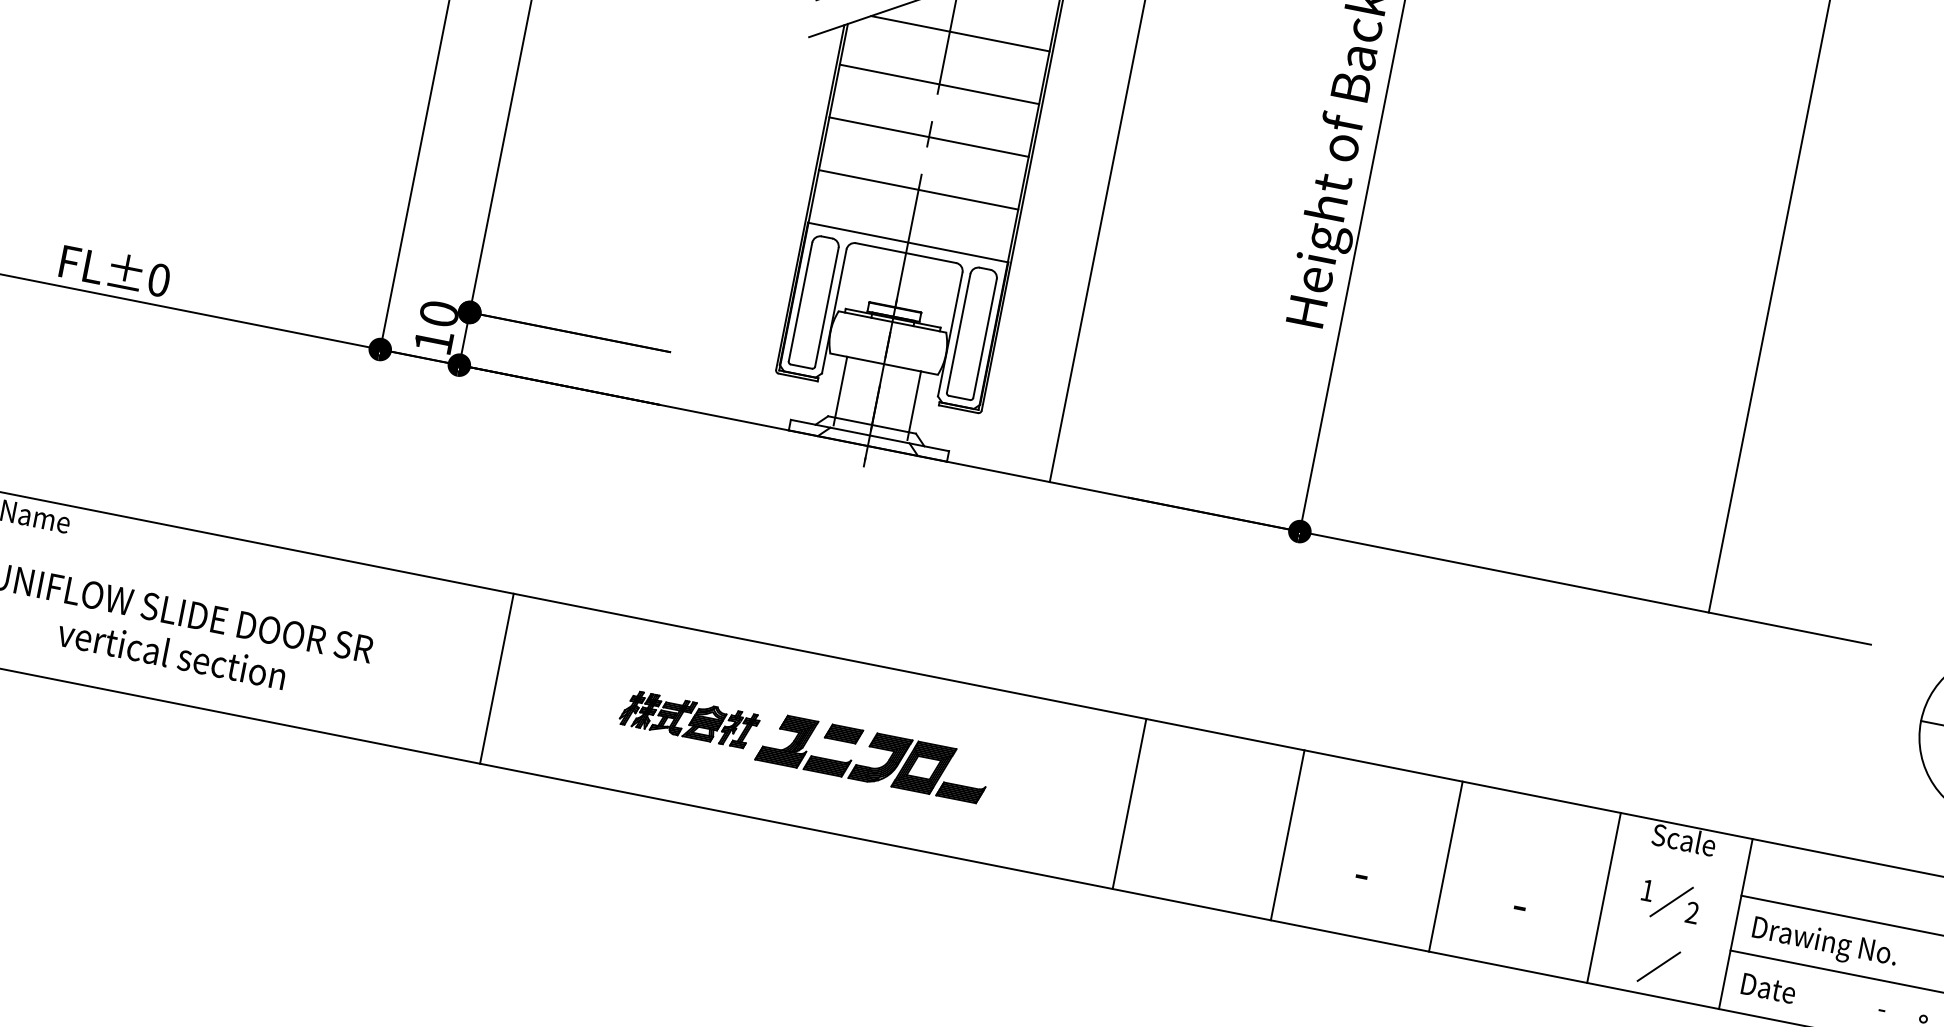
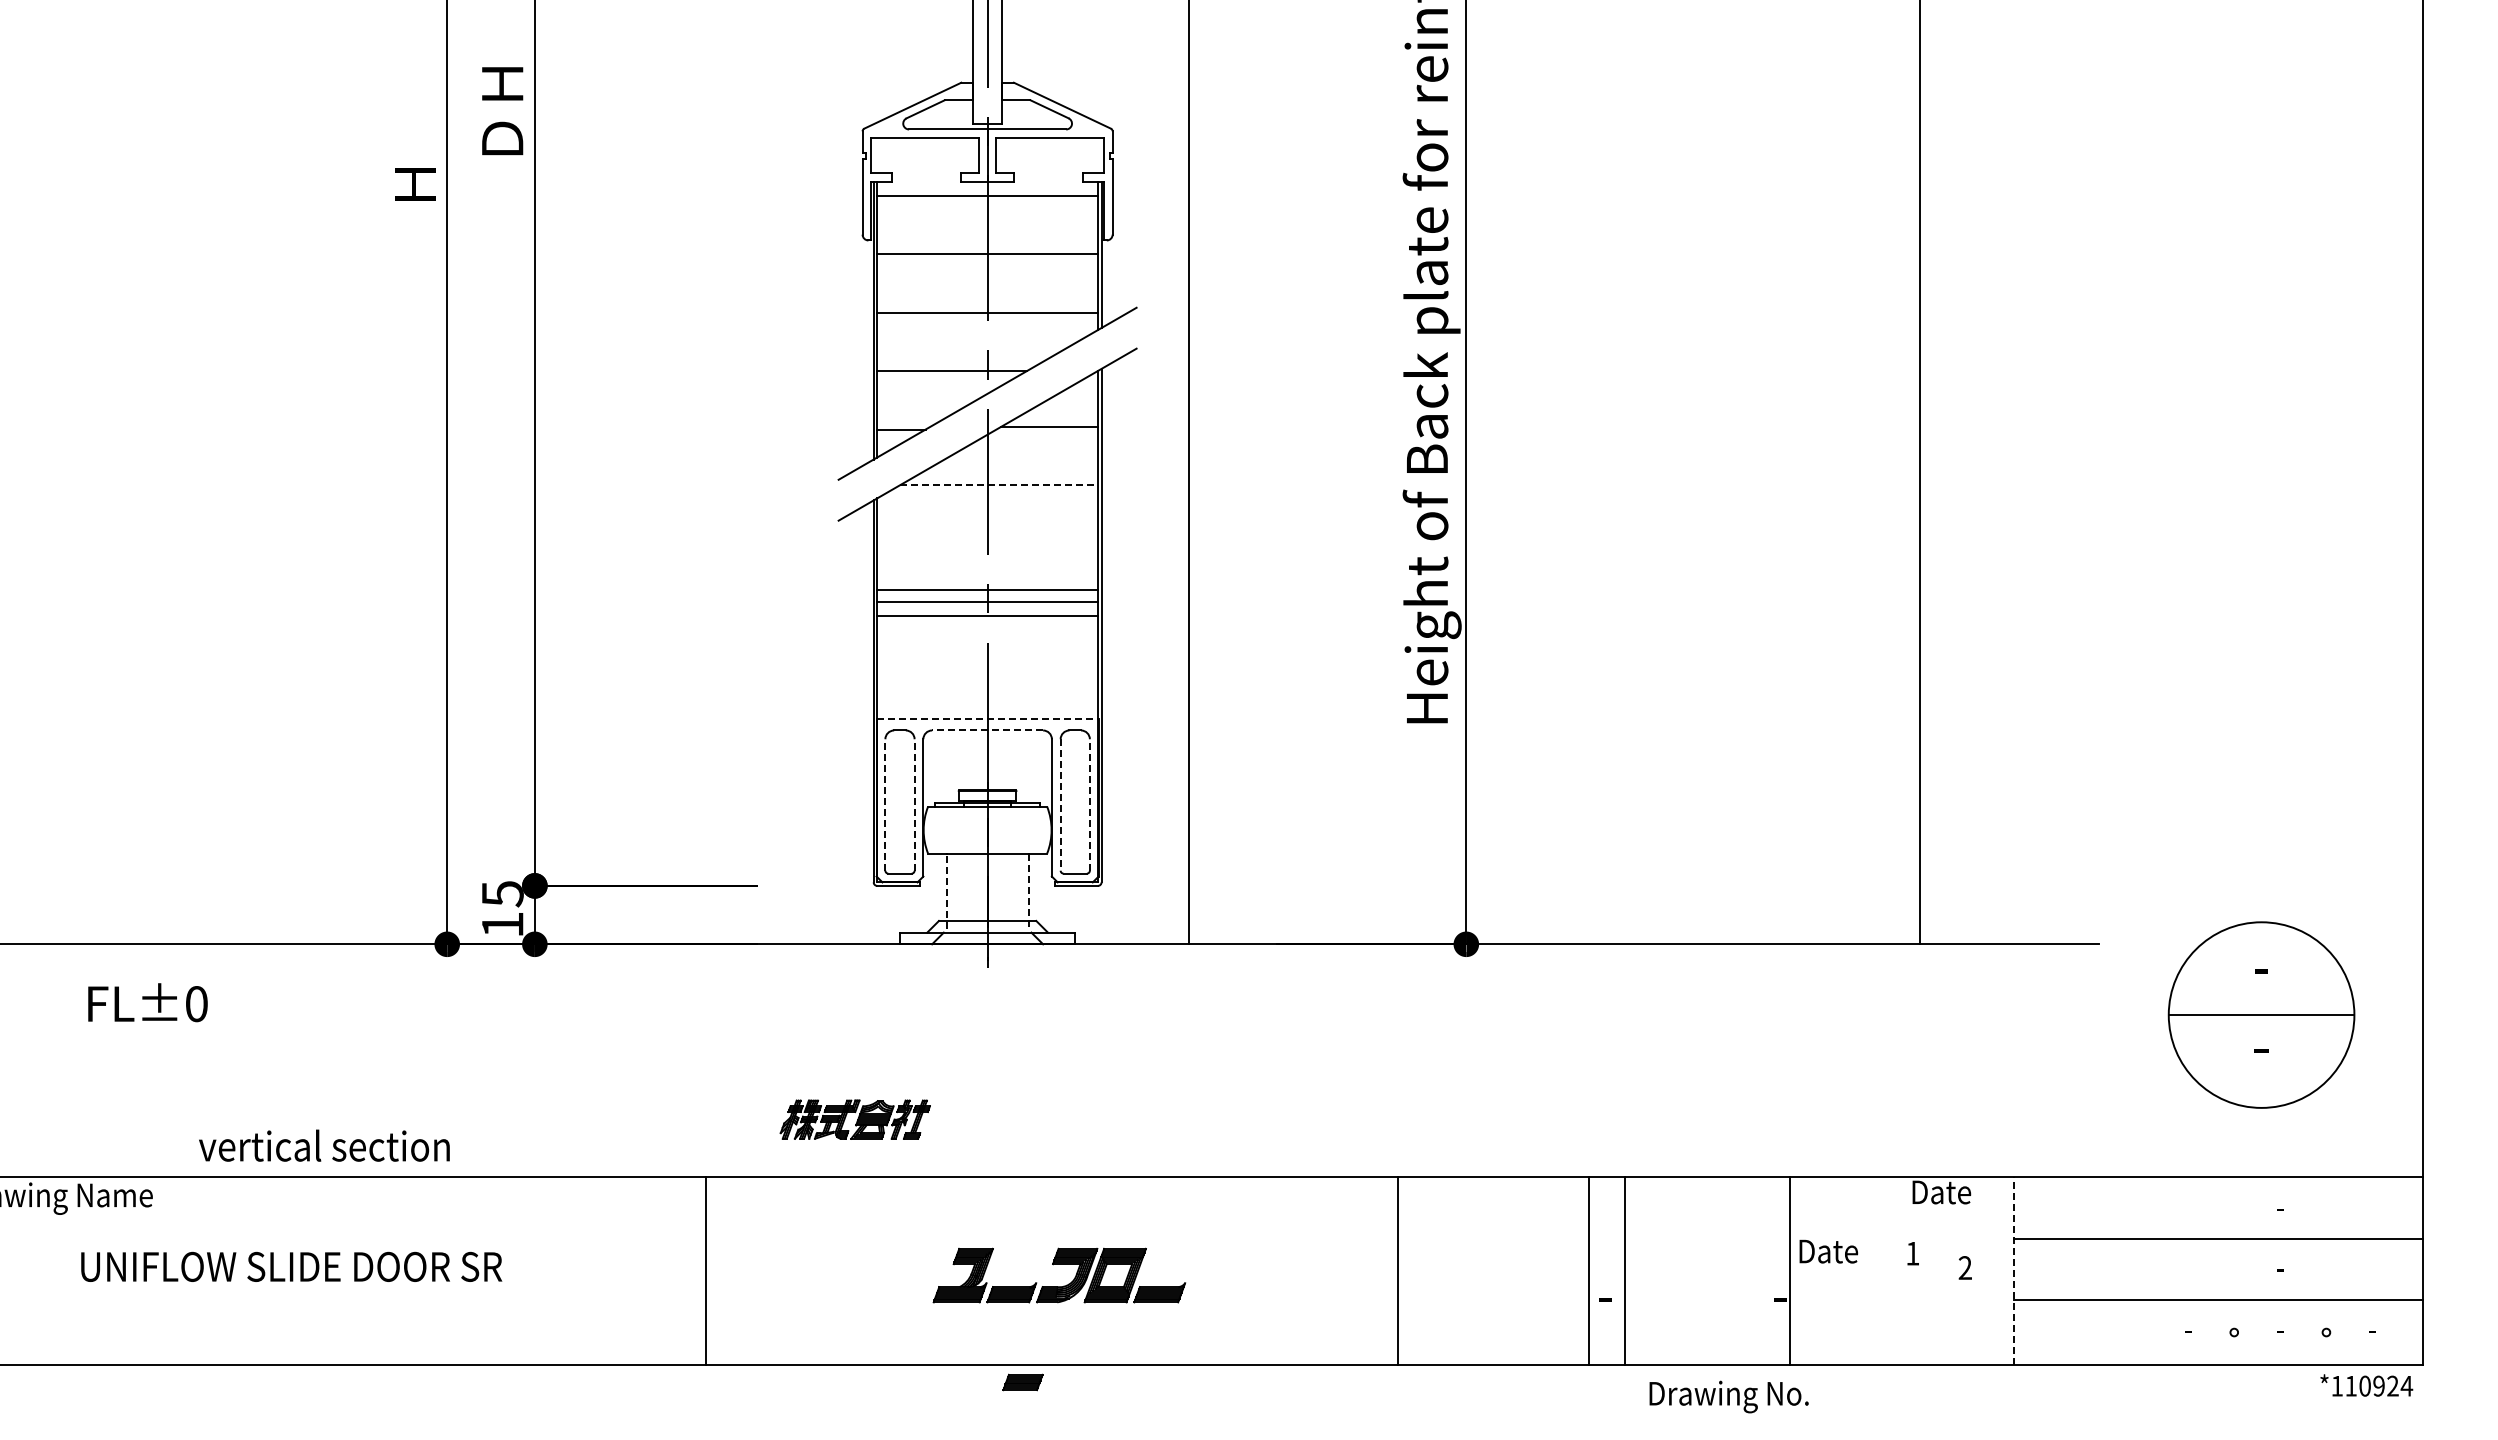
line: (960, 34) -> (999, 485), solid -> dashed
line: (939, 84) -> (987, 589), moved
line: (918, 189) -> (987, 616), moved
line: (909, 242) -> (988, 718), solid -> dashed
line: (905, 253) -> (987, 730), solid -> dashed
text: (114, 269) -> (147, 1002), moved
line: (800, 301) -> (885, 804), solid -> dashed
line: (826, 306) -> (914, 804), solid -> dashed
text: (439, 314) -> (502, 894), 10 -> 15
line: (958, 332) -> (1060, 804), solid -> dashed
line: (984, 338) -> (1089, 804), solid -> dashed
line: (840, 391) -> (946, 891), solid -> dashed
line: (914, 405) -> (1028, 891), solid -> dashed
text: (172, 653) -> (324, 1145), moved
line: (497, 678) -> (706, 1270), moved
part: (688, 719) -> (854, 1119), moved
part: (843, 734) -> (1022, 1382), moved
line: (1129, 803) -> (1398, 1270), moved
line: (1287, 835) -> (1589, 1270), moved
text: (1683, 839) -> (1940, 1191), Scale -> Date
line: (1445, 866) -> (1624, 1270), moved
line: (1604, 897) -> (1790, 1270), moved
line: (1671, 901) -> (1940, 1260), removed
line: (1736, 923) -> (2014, 1270), solid -> dashed
text: (1824, 943) -> (1728, 1396), moved
line: (1658, 966) -> (1940, 1332), removed
text: (1768, 988) -> (1828, 1251), moved

